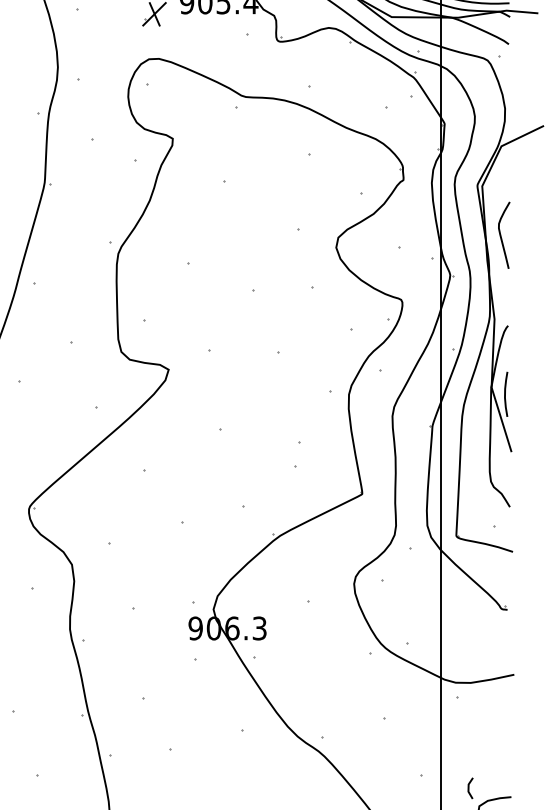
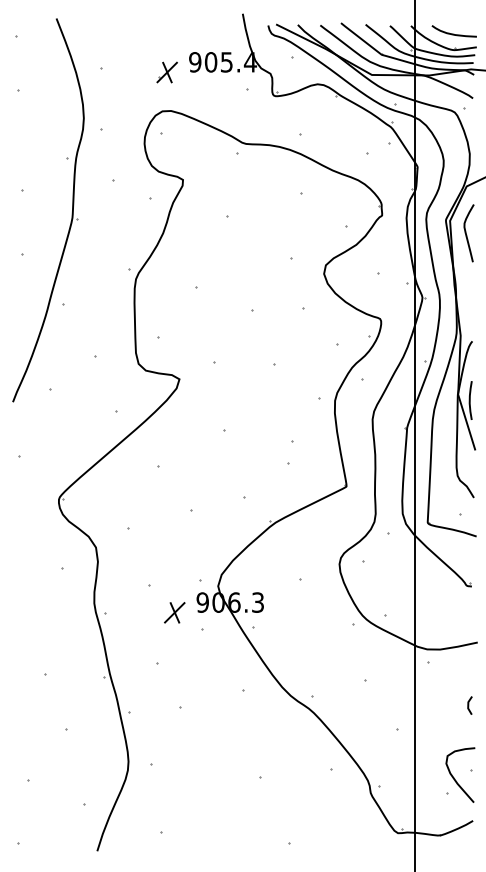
curve: (501, 235) -> (466, 233), moved
part: (162, 639) -> (174, 612), added
line: (469, 788) -> (469, 705), moved

